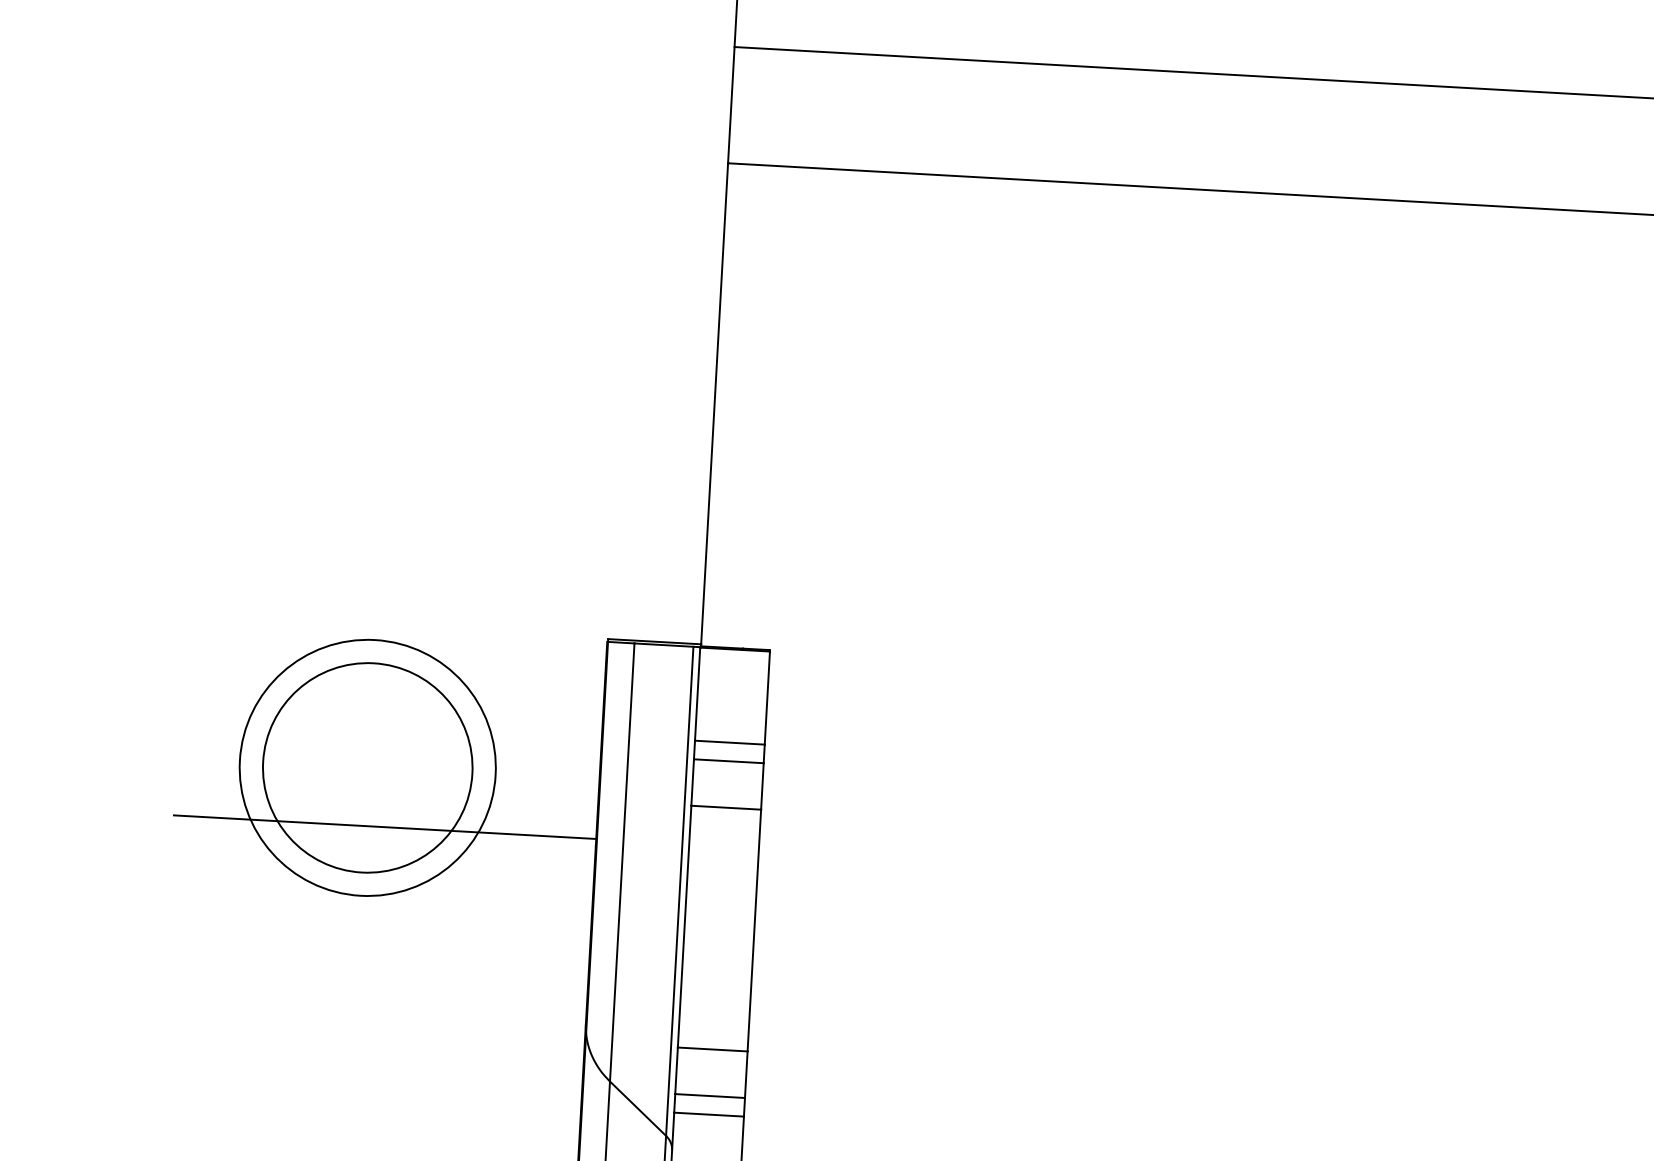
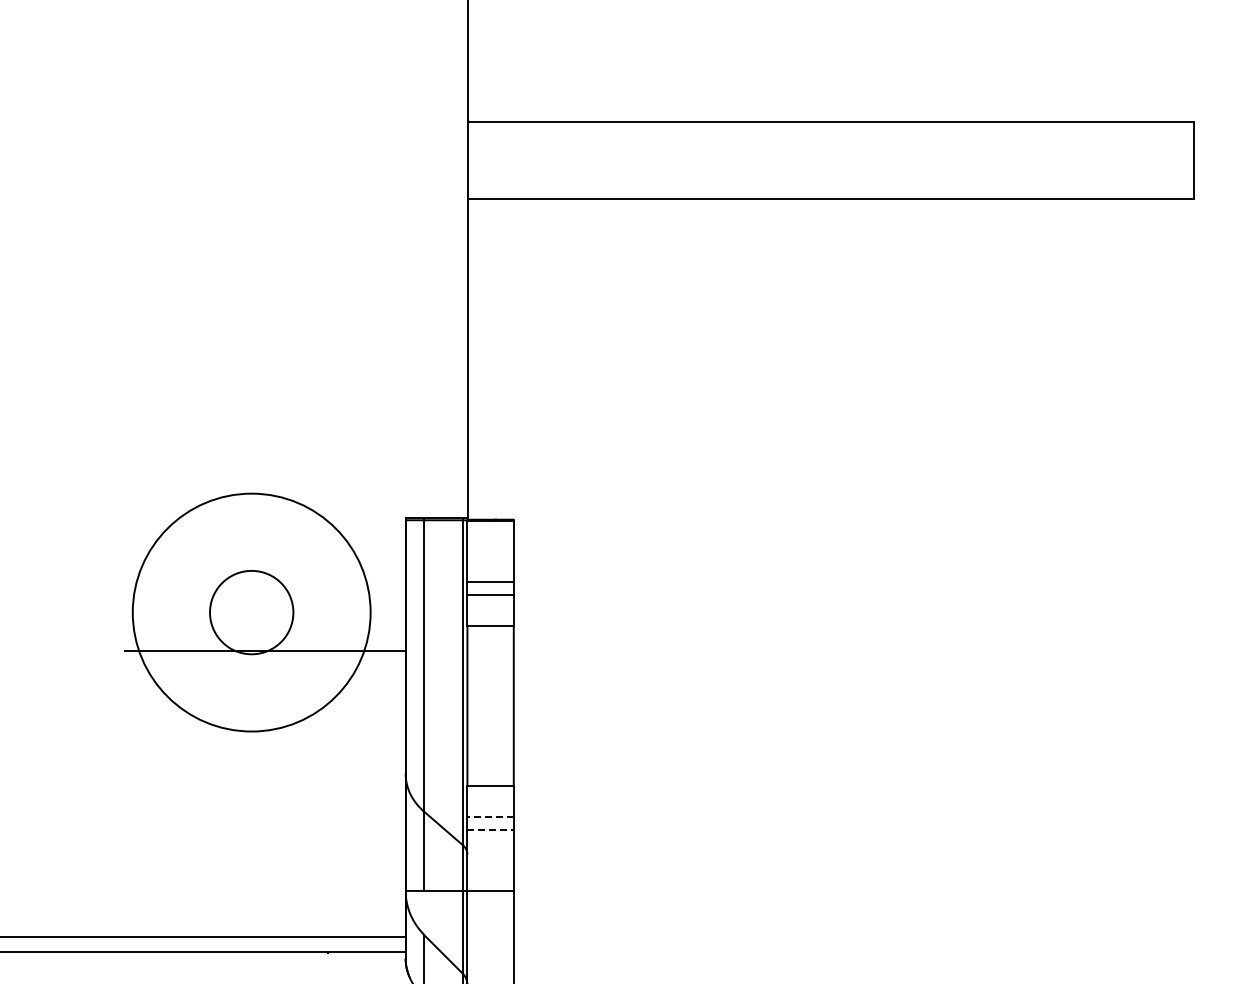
circle: (367, 767) -> (251, 612), size x0.6
circle: (367, 767) -> (251, 612), size x1.4
line: (709, 1096) -> (490, 817), solid -> dashed
line: (710, 1114) -> (491, 829), solid -> dashed

